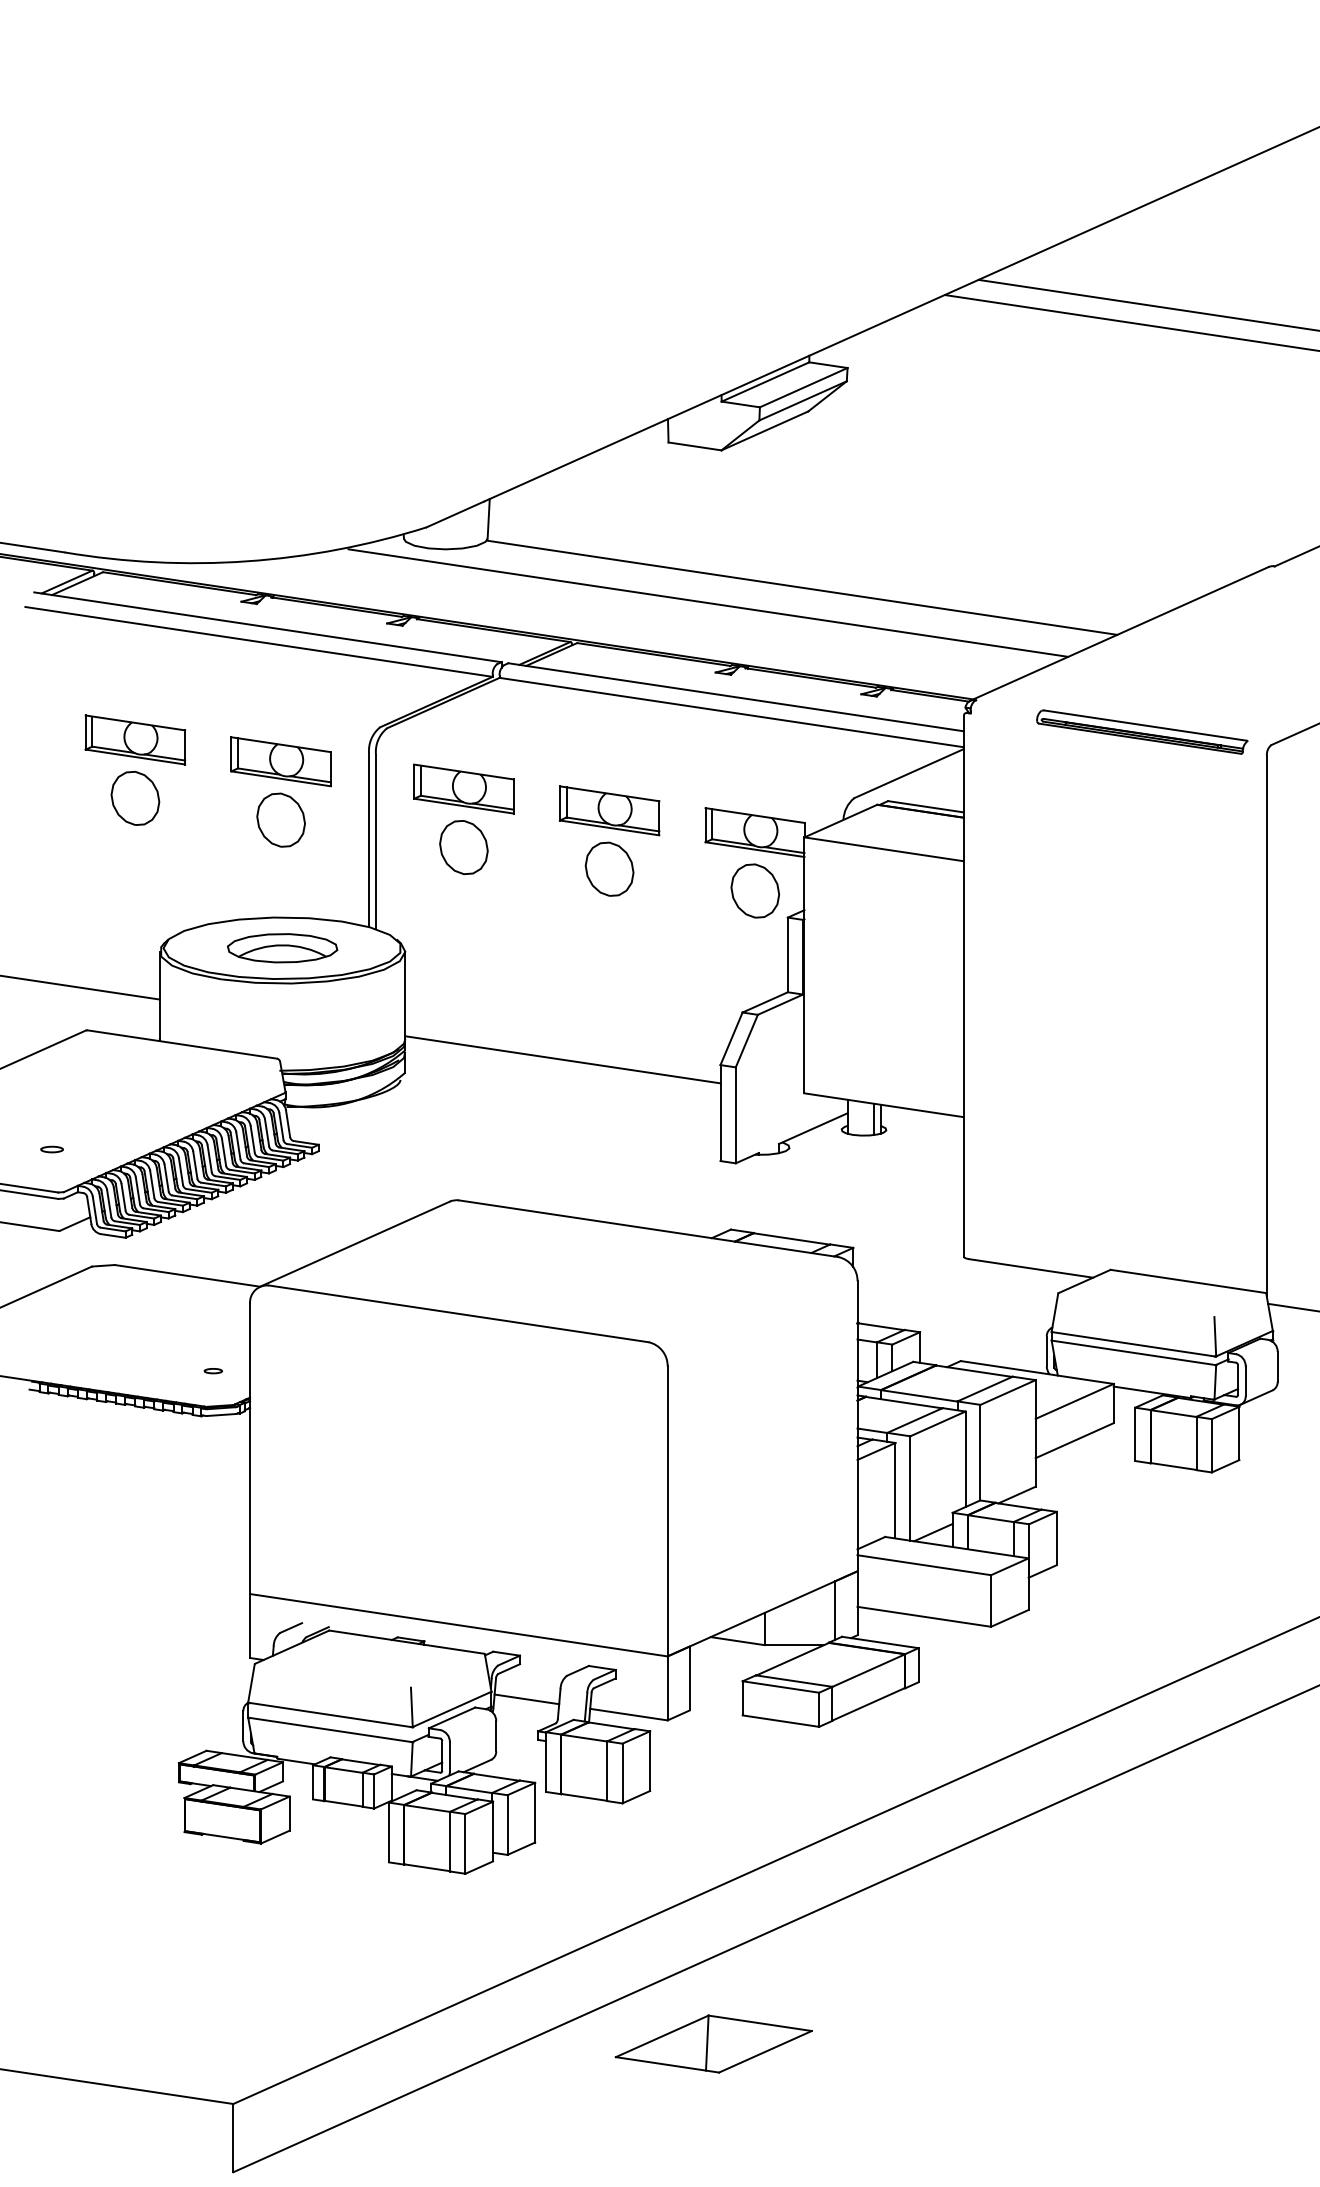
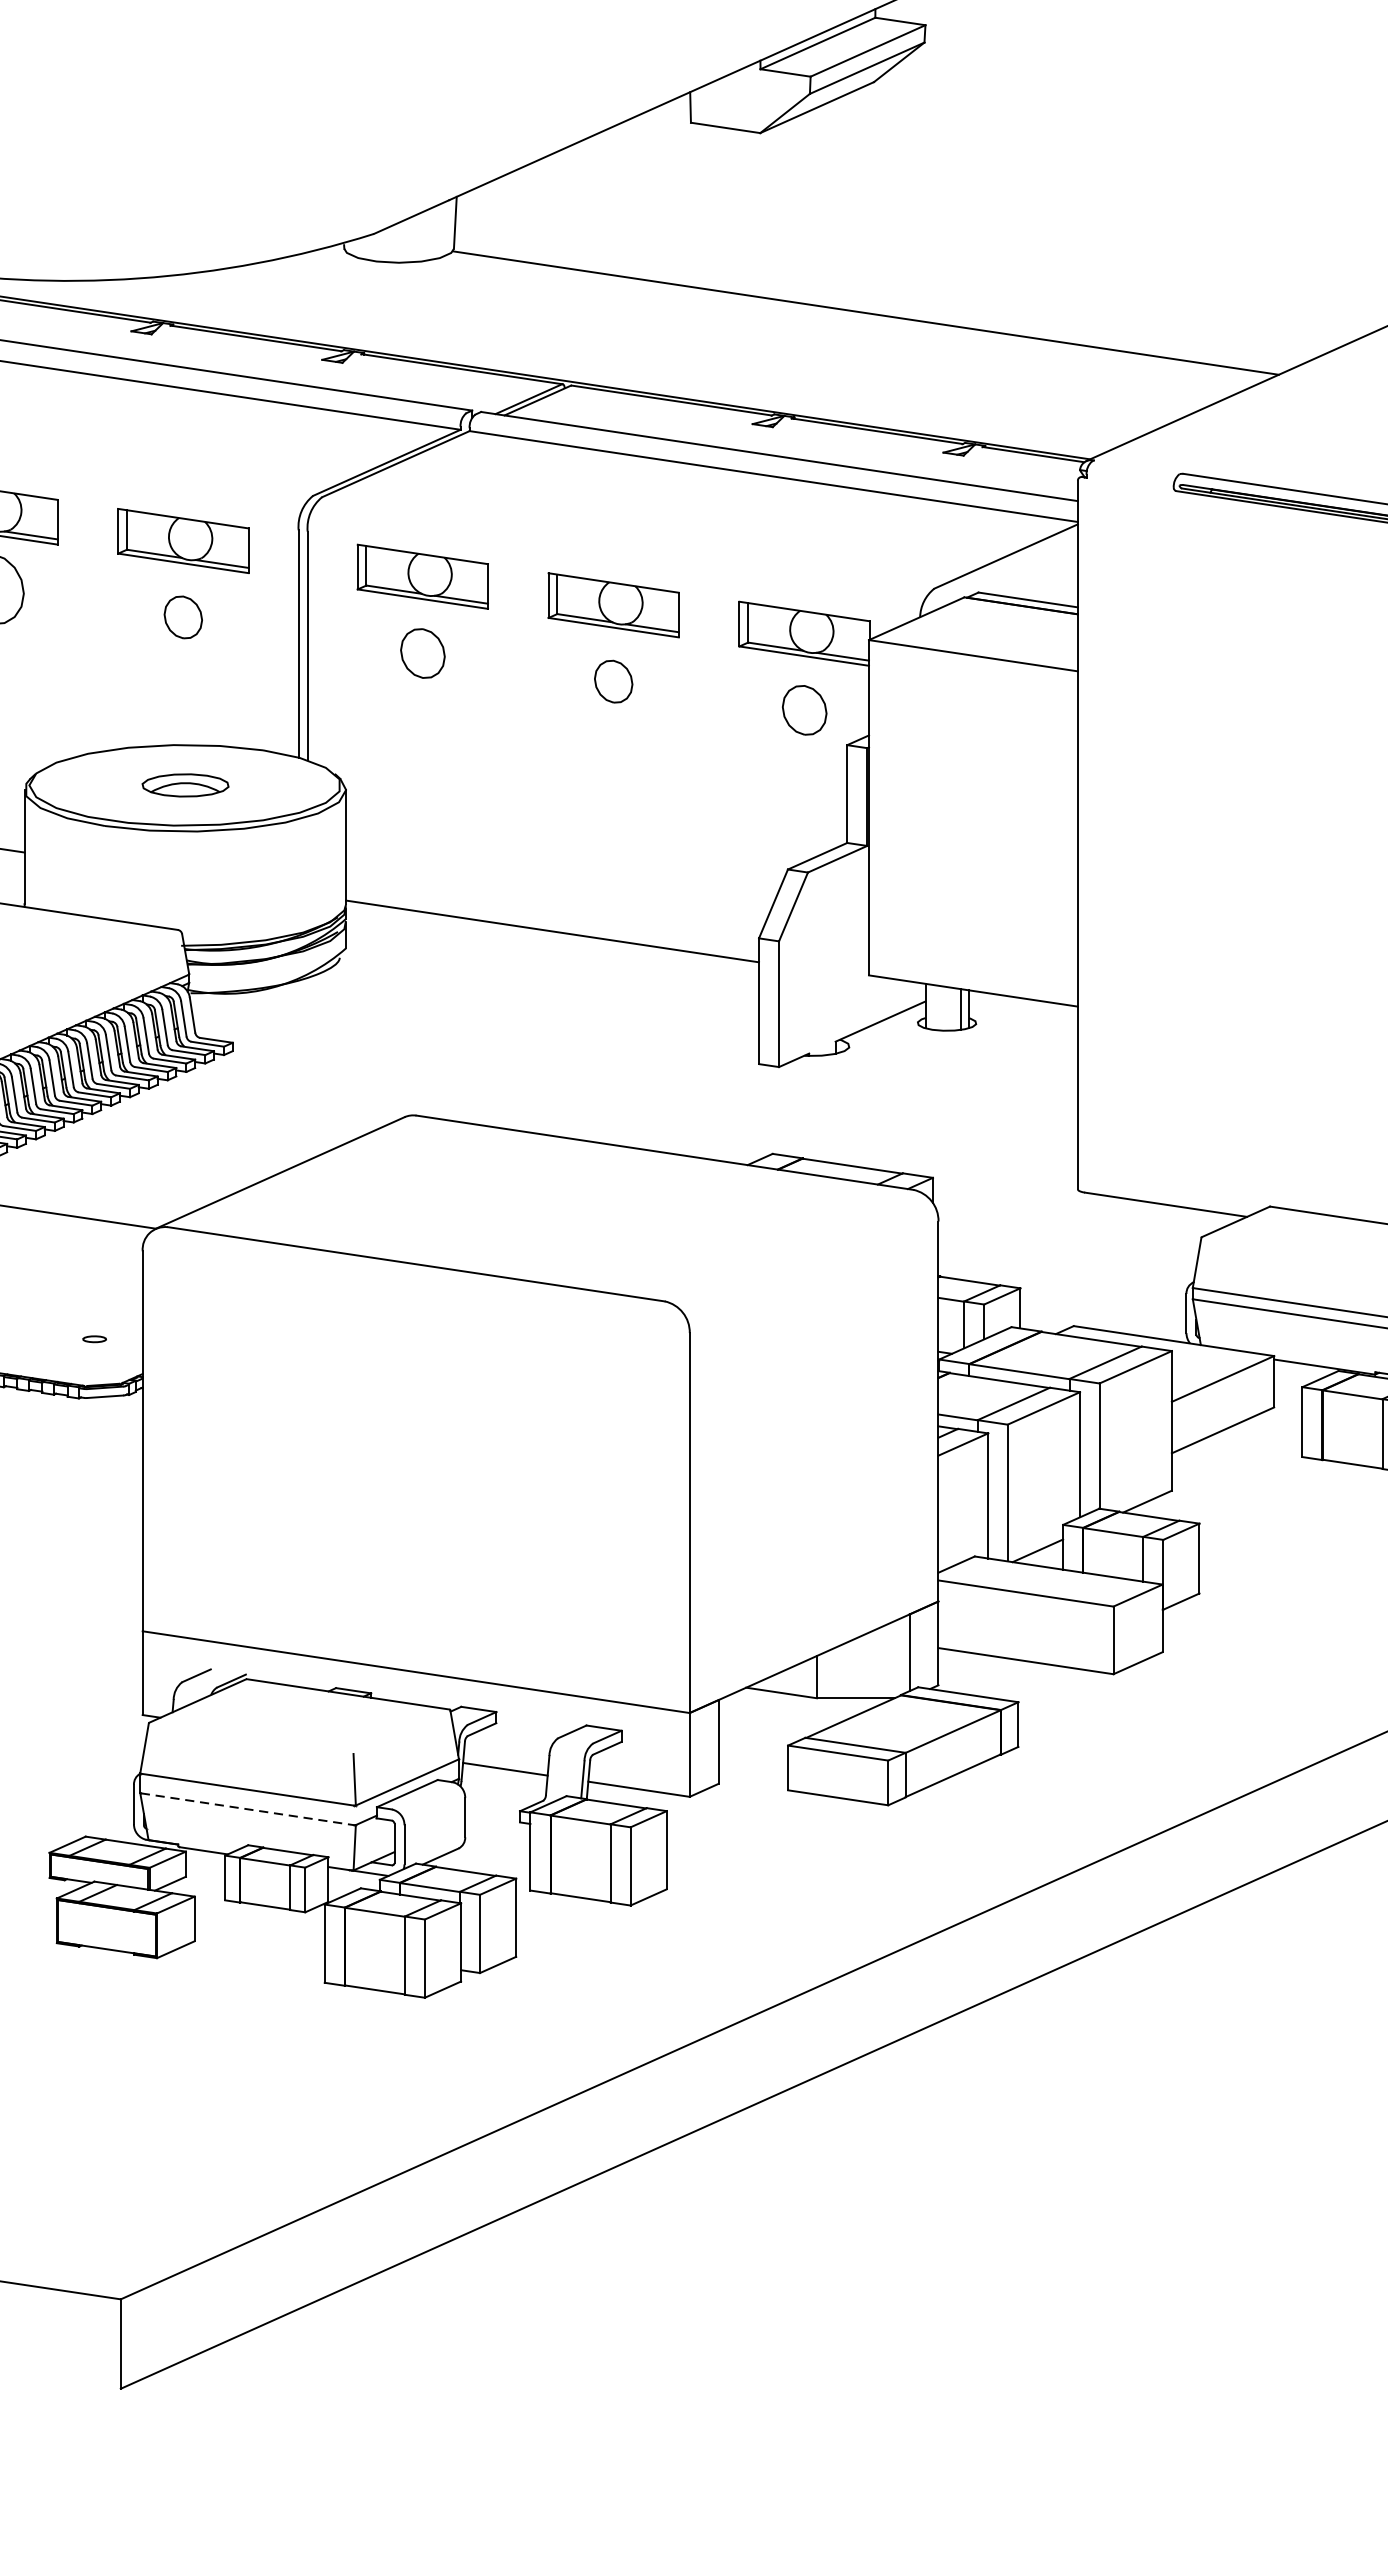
line: (708, 602) -> (743, 332), removed
part: (280, 819) -> (182, 616), size x0.6
part: (463, 847) -> (422, 653), size x0.7
part: (609, 868) -> (613, 680), size x0.6
part: (755, 890) -> (804, 709), size x0.7
part: (282, 948) -> (185, 785), size x0.6
line: (330, 1729) -> (248, 1808), solid -> dashed
part: (713, 2043) -> (749, 2220), removed

